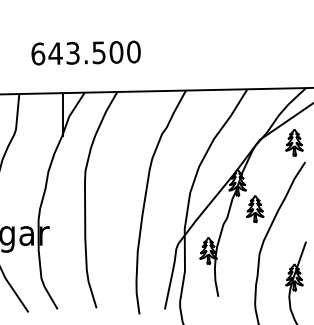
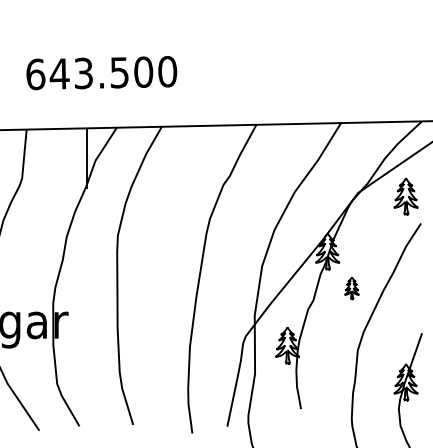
text: (85, 53) -> (101, 73), moved
part: (254, 209) -> (351, 288), size x0.6

